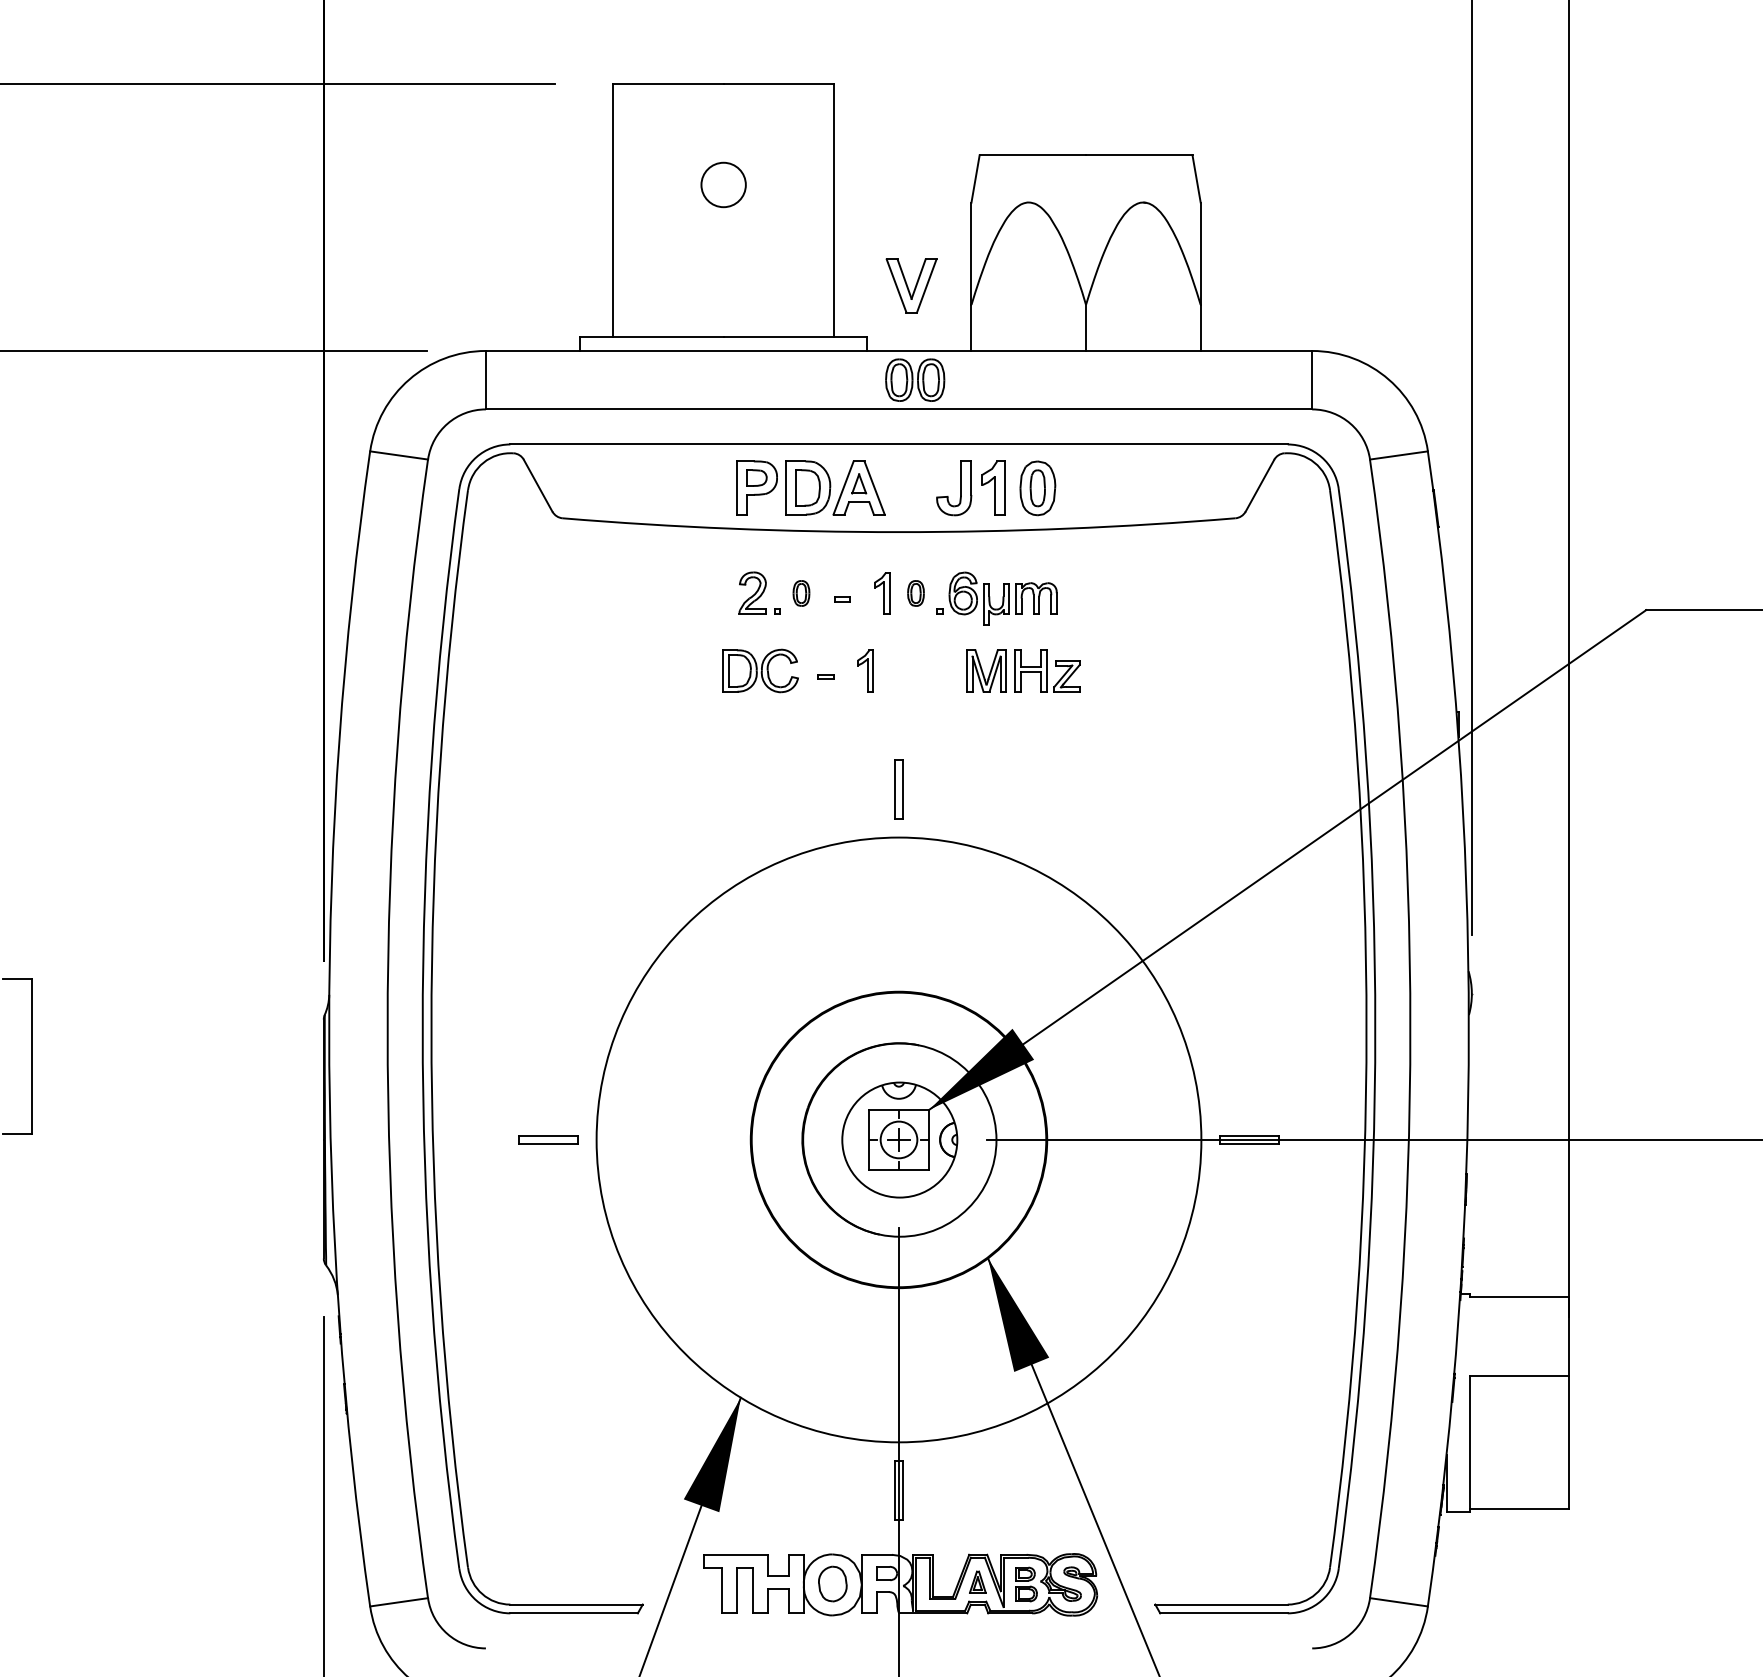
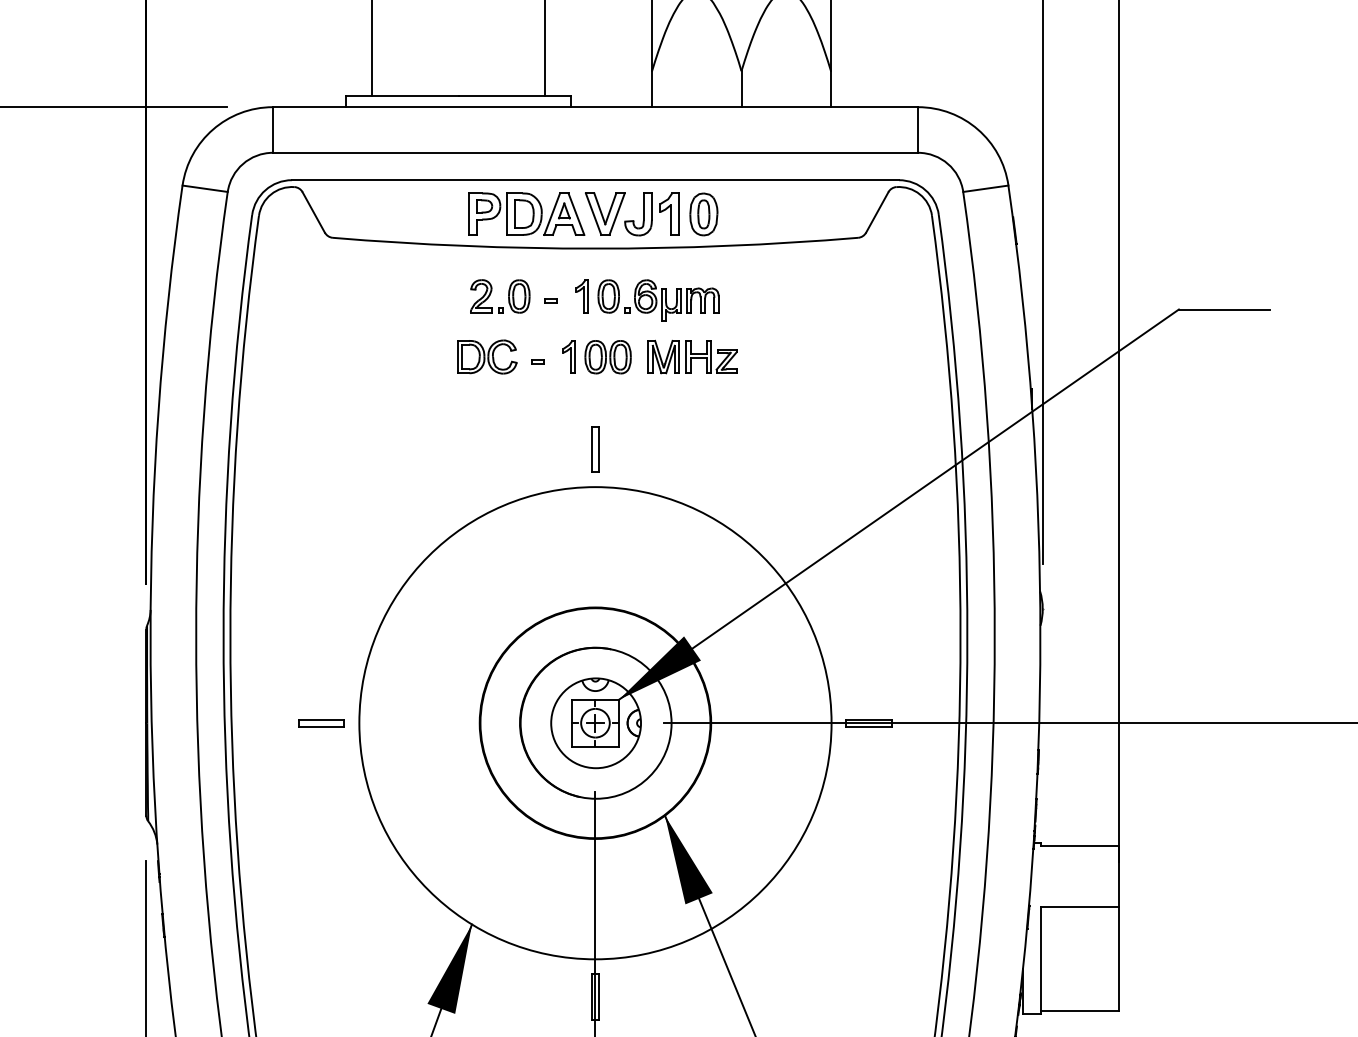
part: (911, 285) -> (605, 213), moved
part: (915, 379) -> (608, 356), moved
part: (801, 593) -> (519, 296), size x1.67
part: (915, 593) -> (608, 296), size x1.67

